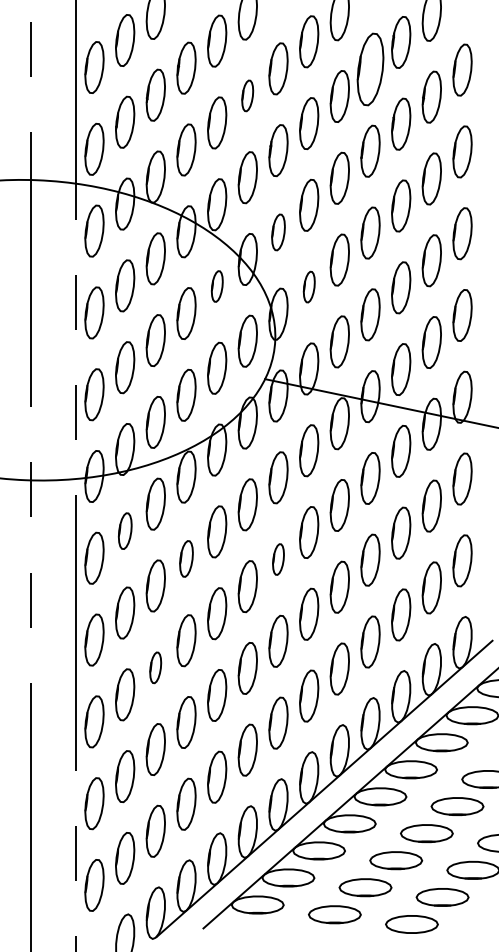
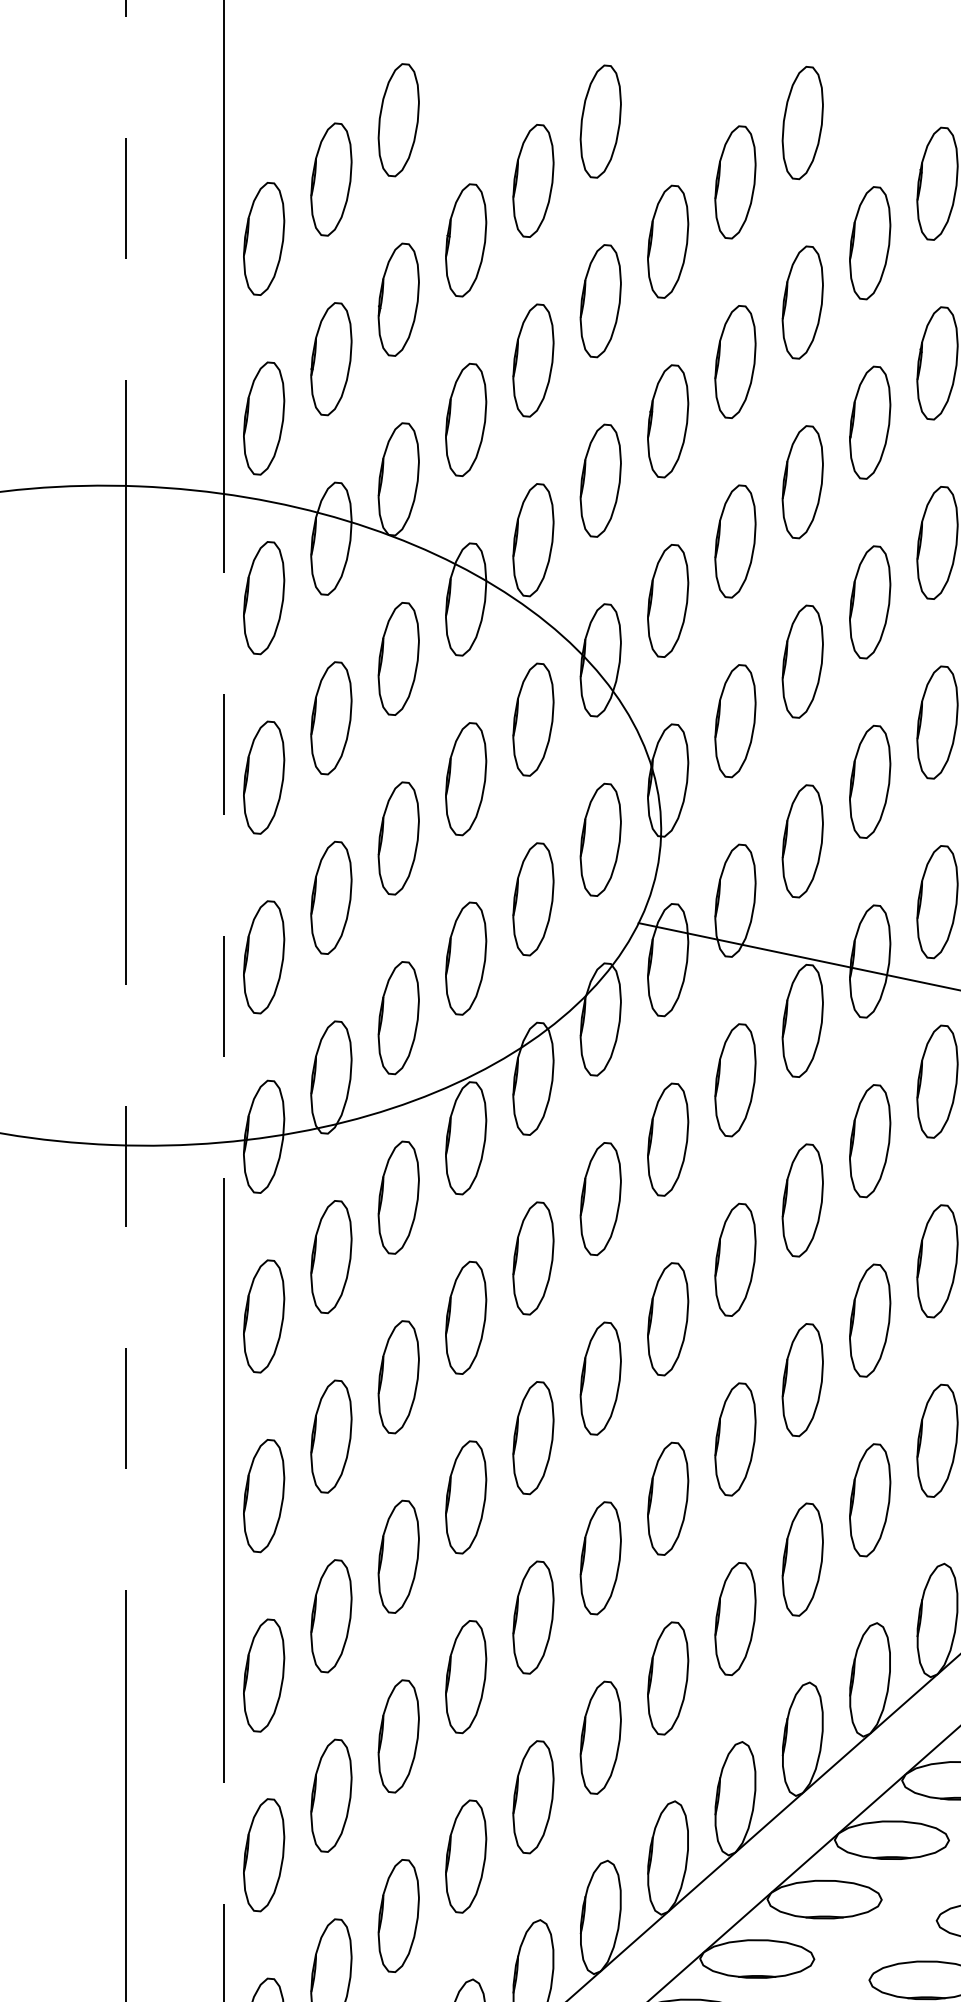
part: (370, 69) -> (870, 243), size x0.71
part: (247, 95) -> (600, 300), size x1.67
part: (278, 232) -> (668, 601), size x1.43
part: (217, 286) -> (534, 719), size x1.67
part: (309, 286) -> (736, 719), size x1.67
part: (125, 530) -> (332, 1255), size x1.43
part: (186, 558) -> (466, 1316), size x1.43
part: (278, 559) -> (668, 1319), size x1.67
part: (155, 667) -> (398, 1556), size x1.67

